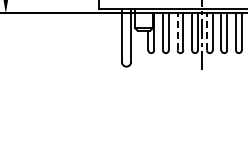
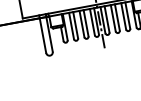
line: (177, 31) -> (81, 23), dashed -> solid
line: (206, 31) -> (102, 19), dashed -> solid

